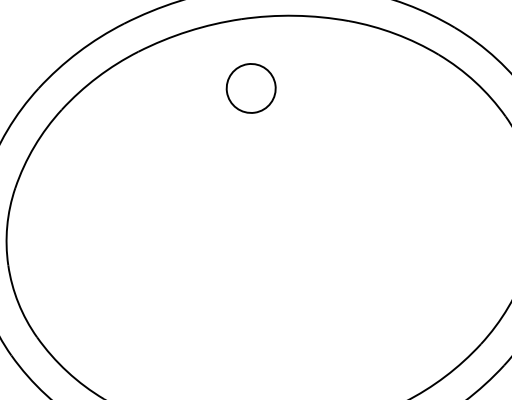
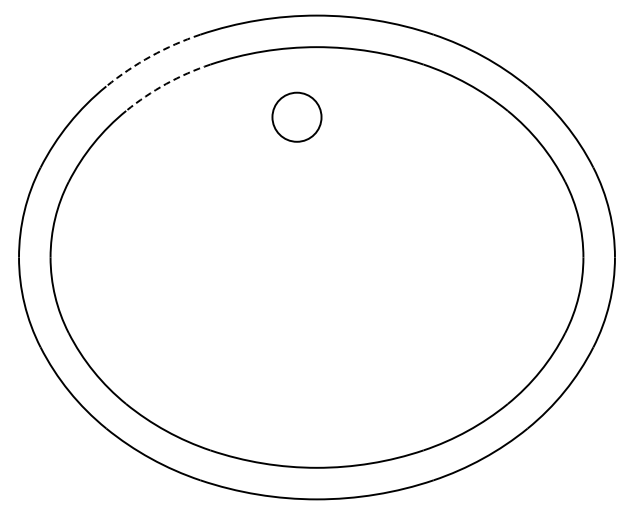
arc: (79, 52) -> (151, 56), solid -> dashed
arc: (97, 76) -> (166, 83), solid -> dashed
circle: (250, 87) -> (296, 116), moved

